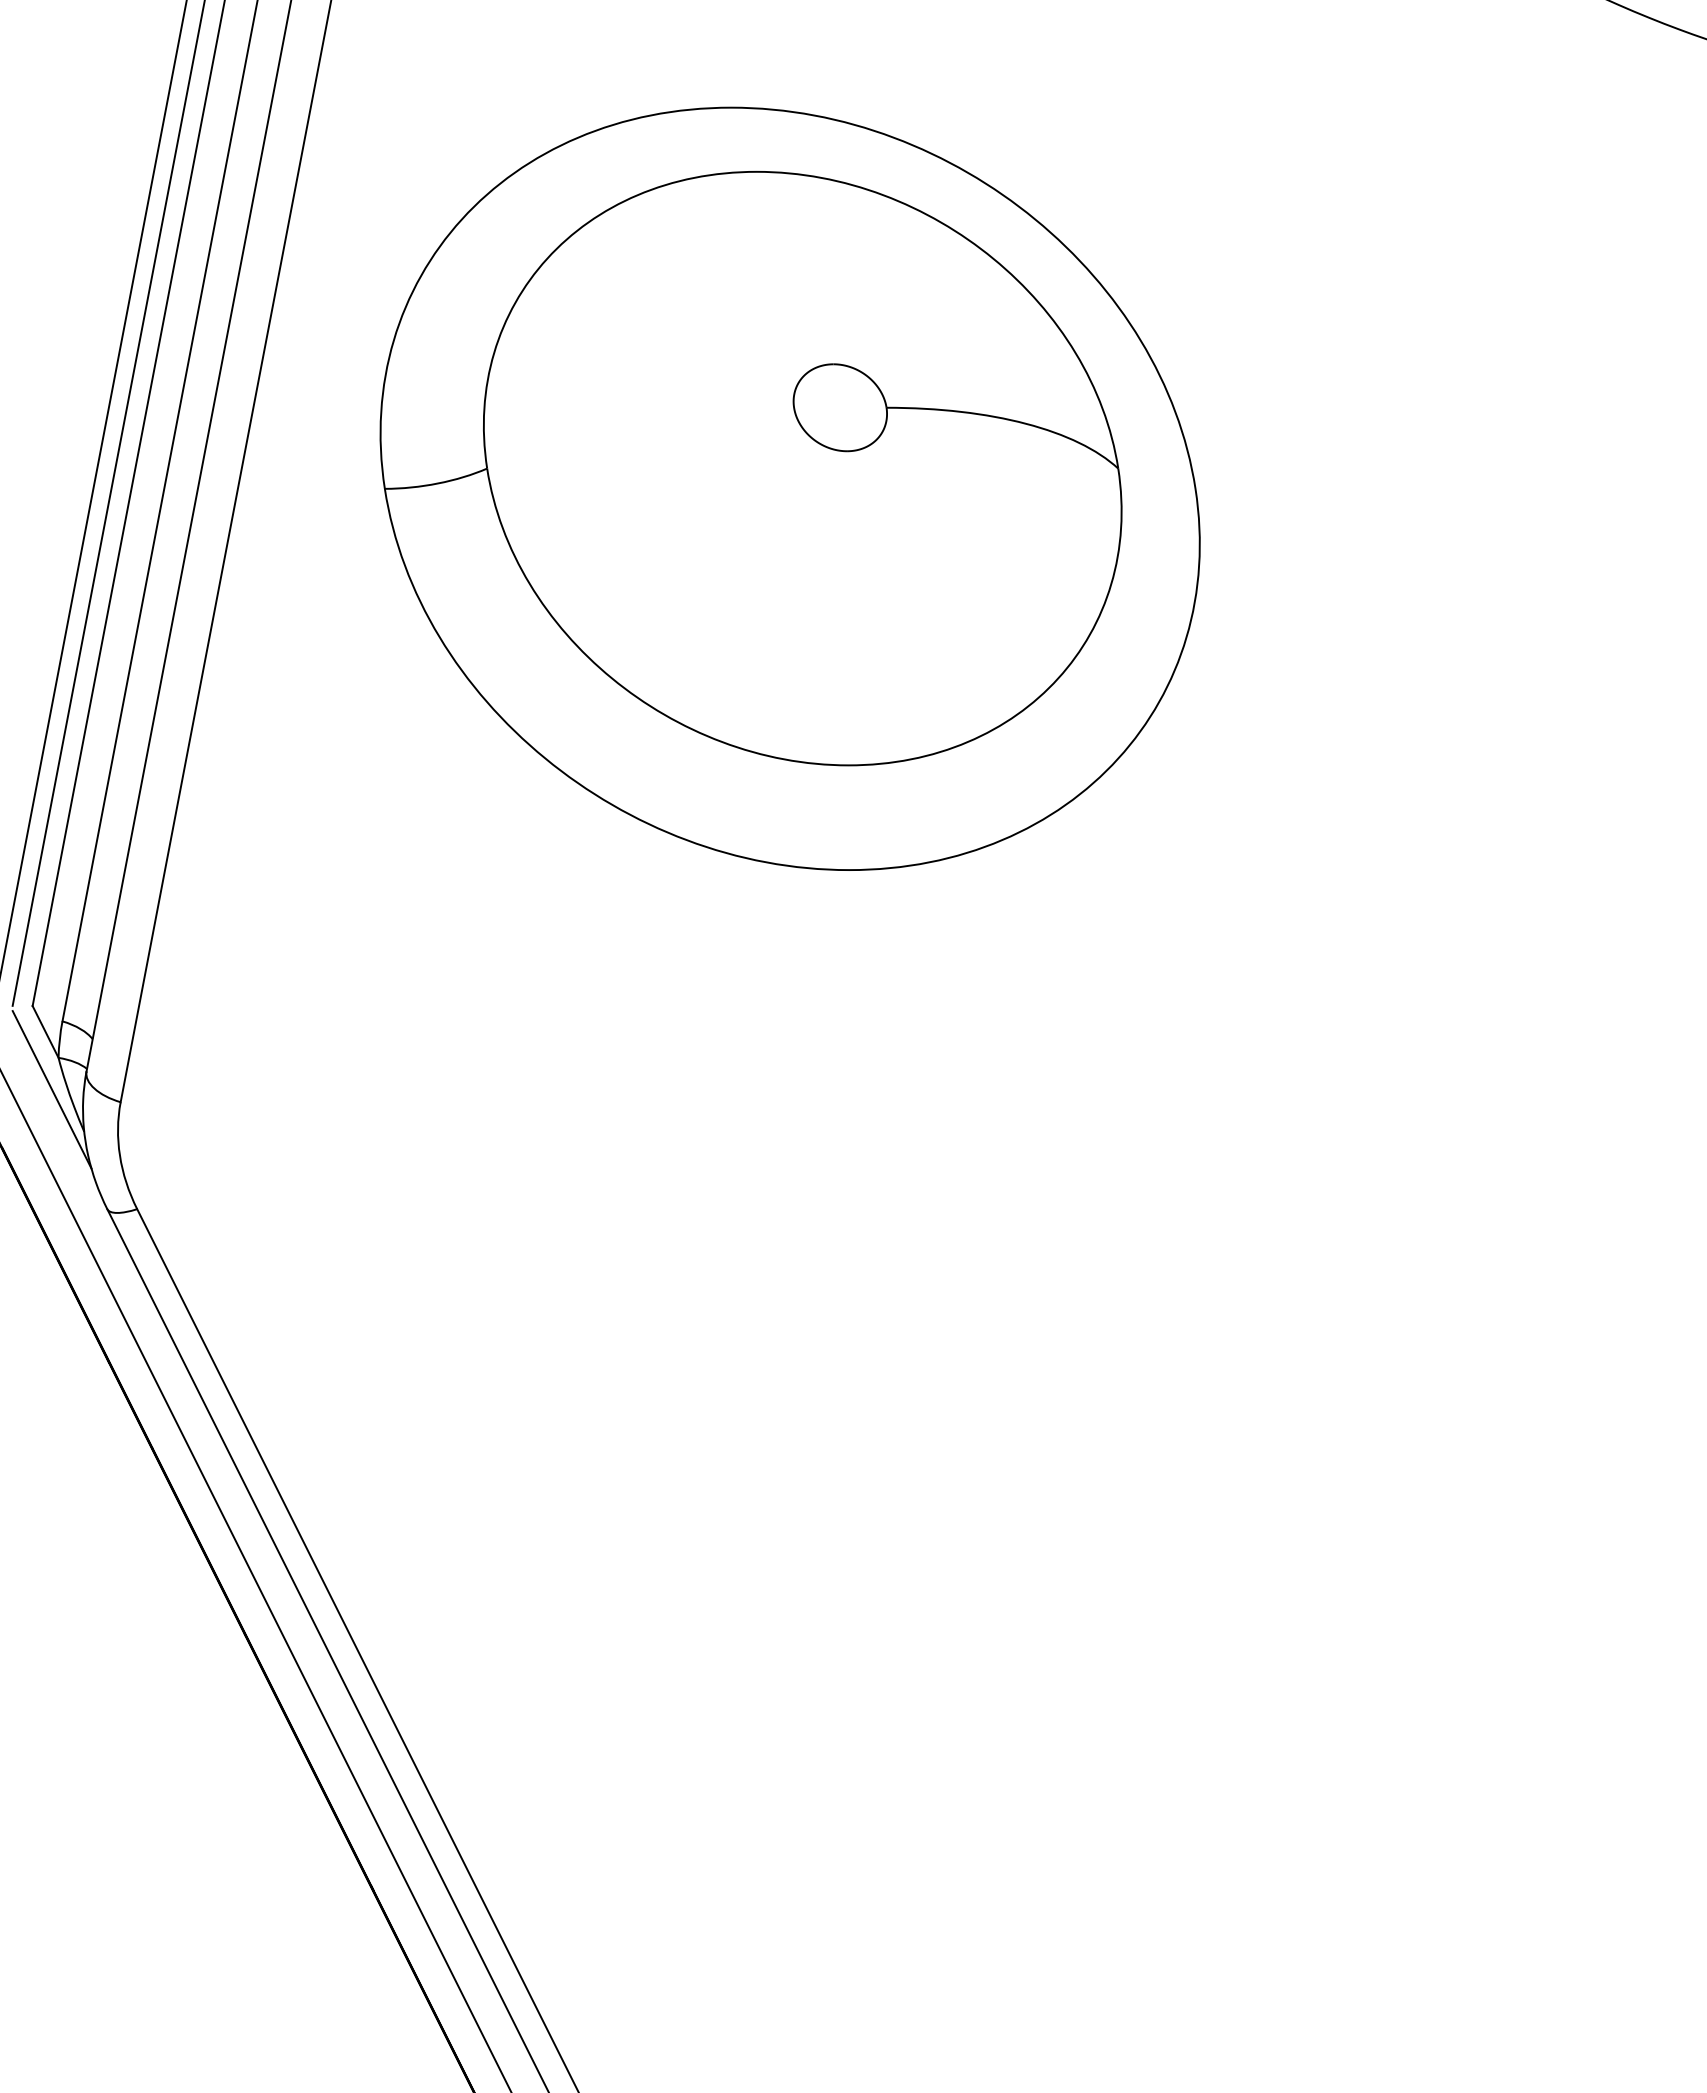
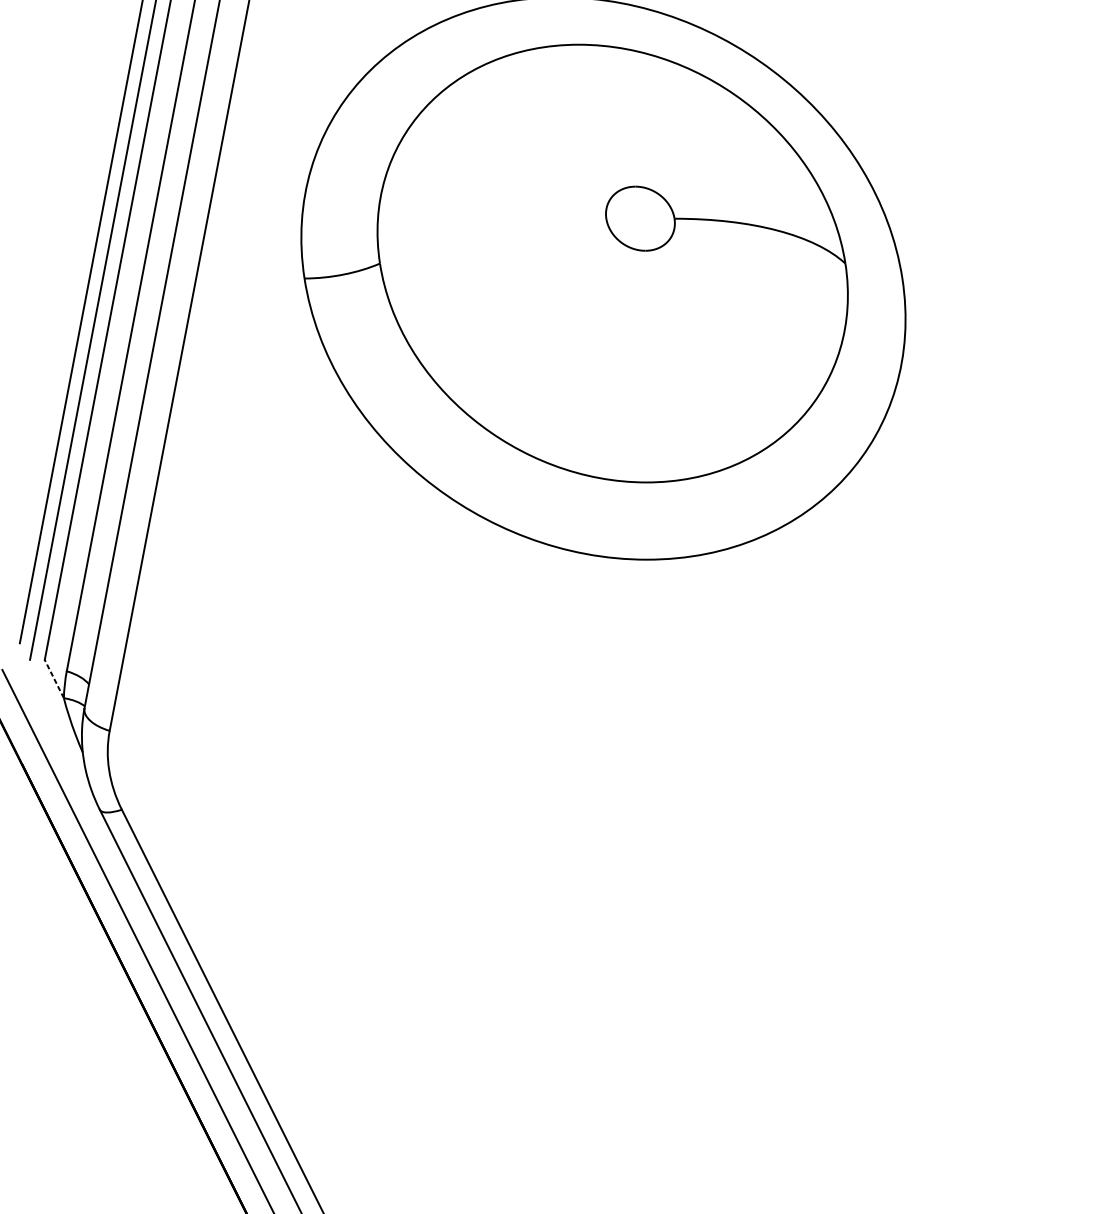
line: (45, 1031) -> (54, 678), solid -> dashed
line: (51, 1089) -> (58, 721), removed

